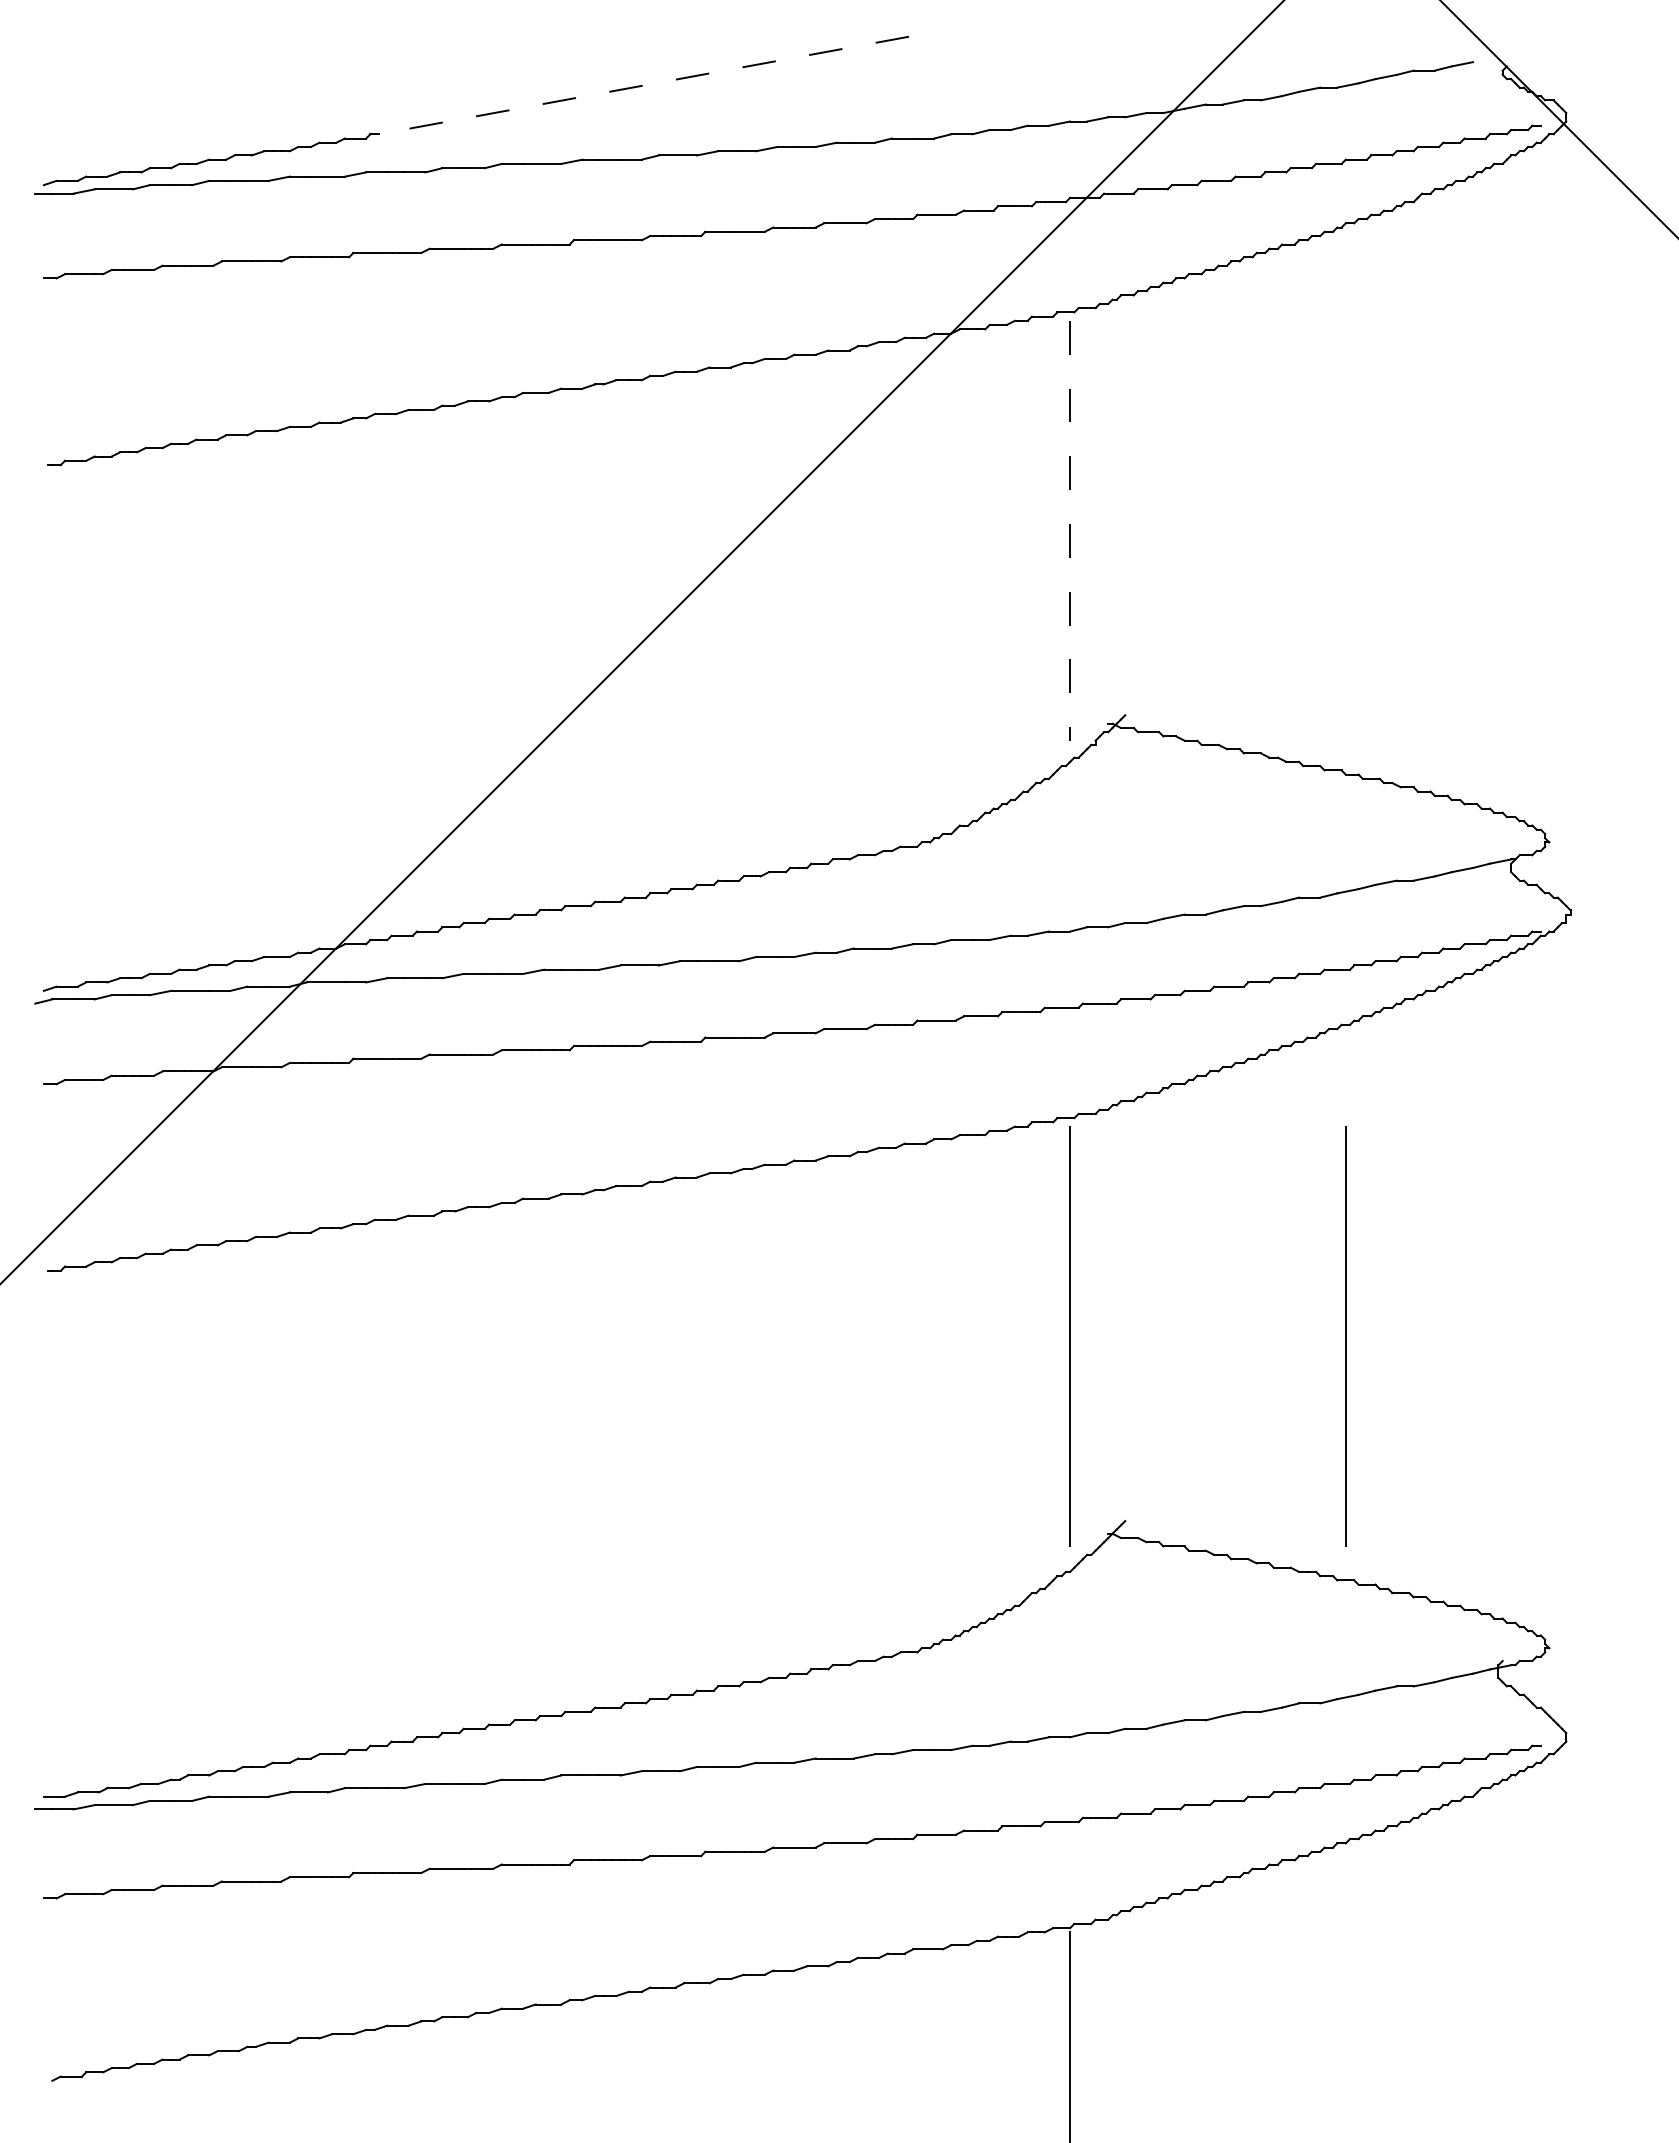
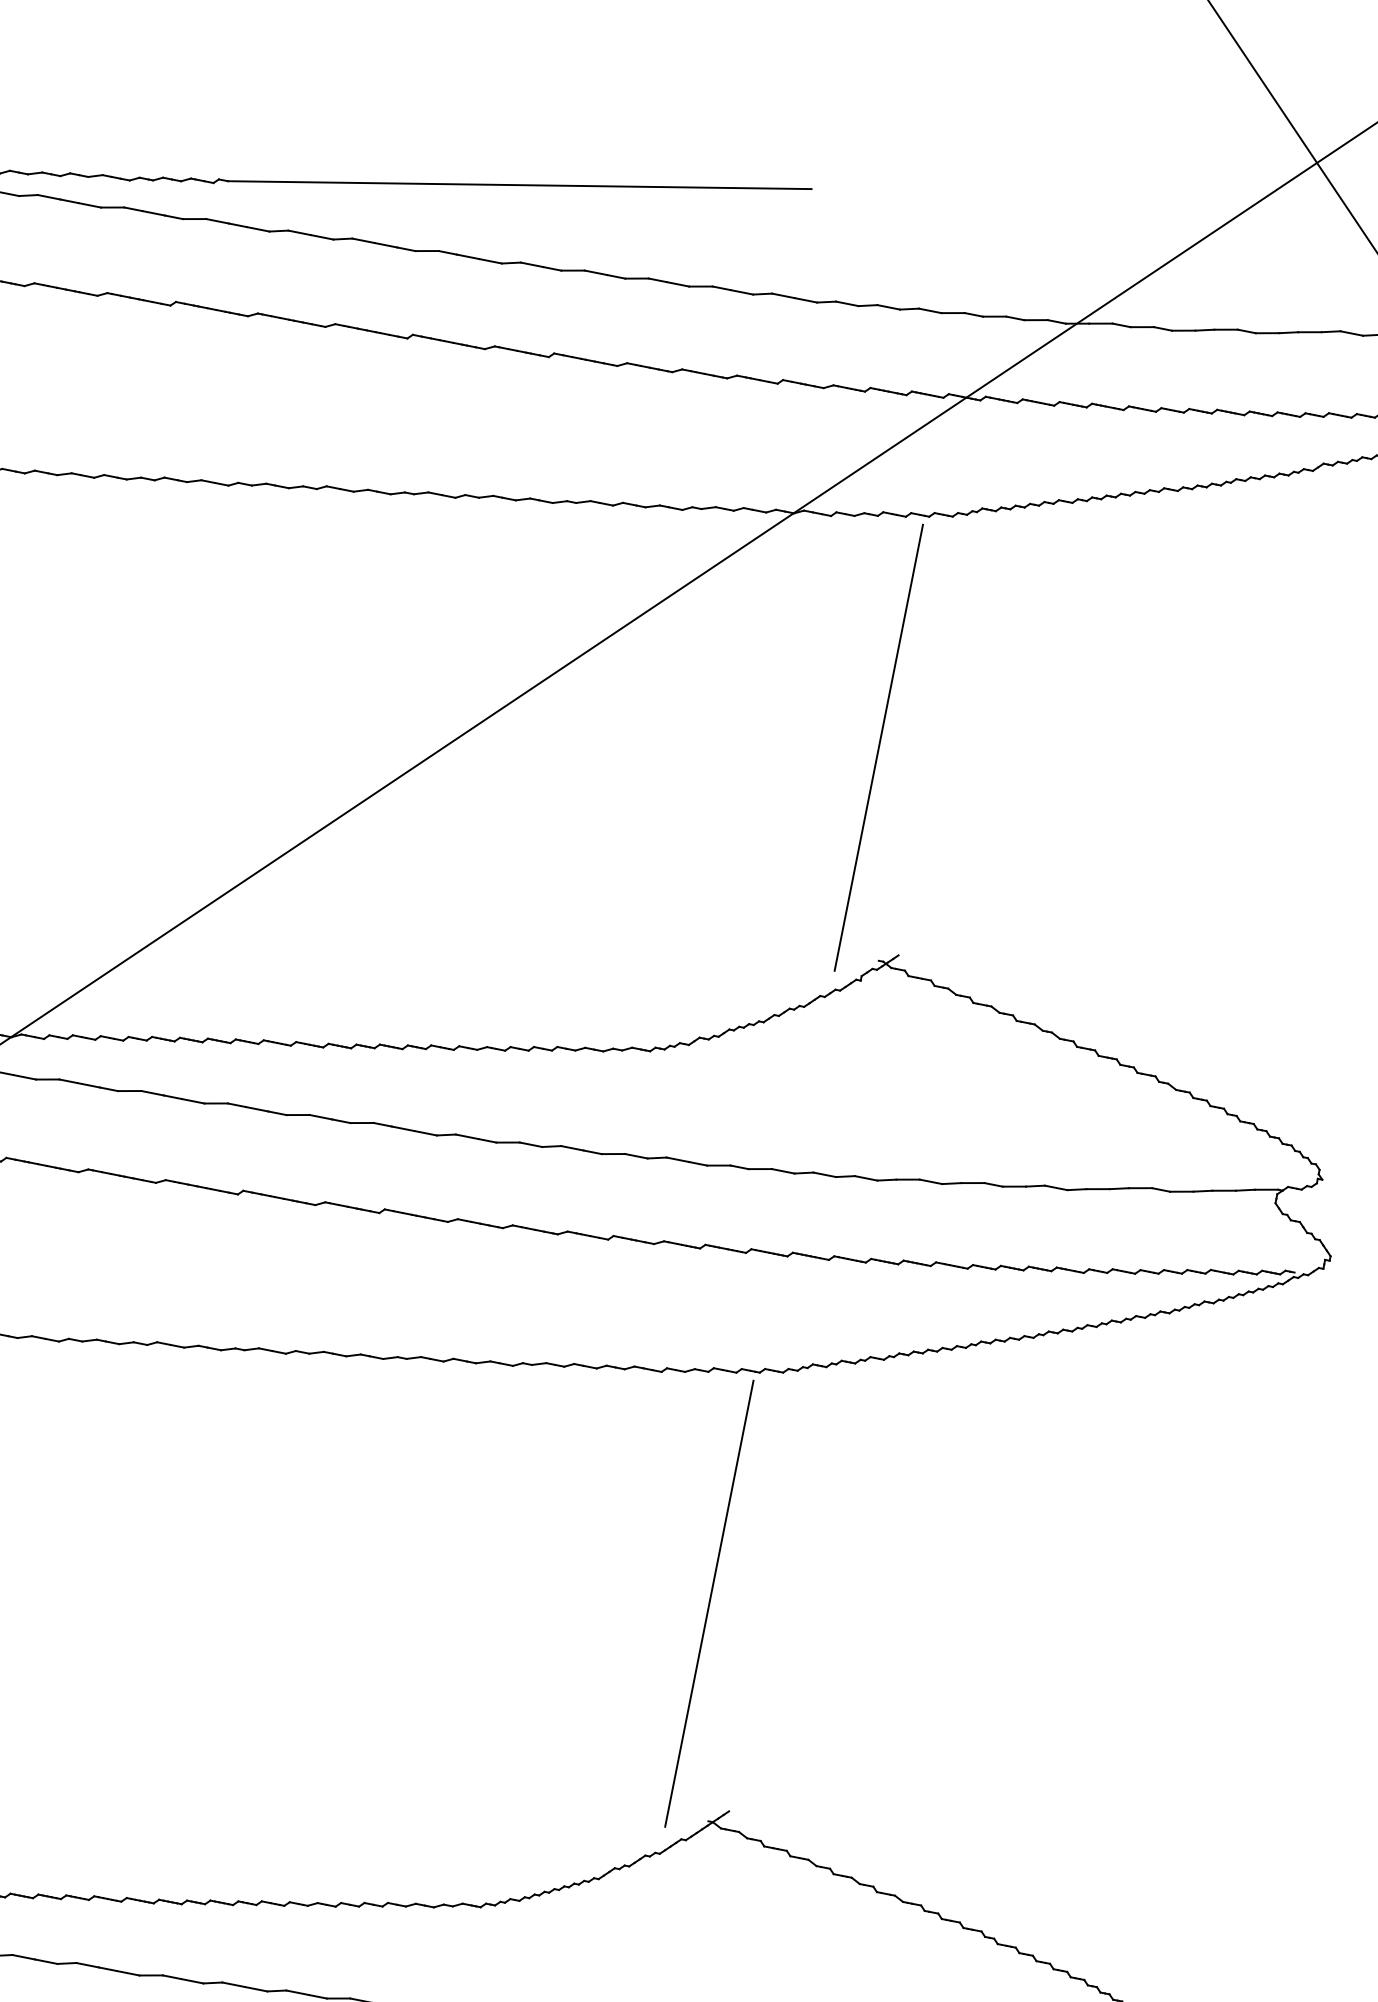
line: (643, 85) -> (519, 185), dashed -> solid
line: (1070, 530) -> (879, 747), dashed -> solid
line: (1345, 1336) -> (1001, 1661), removed

